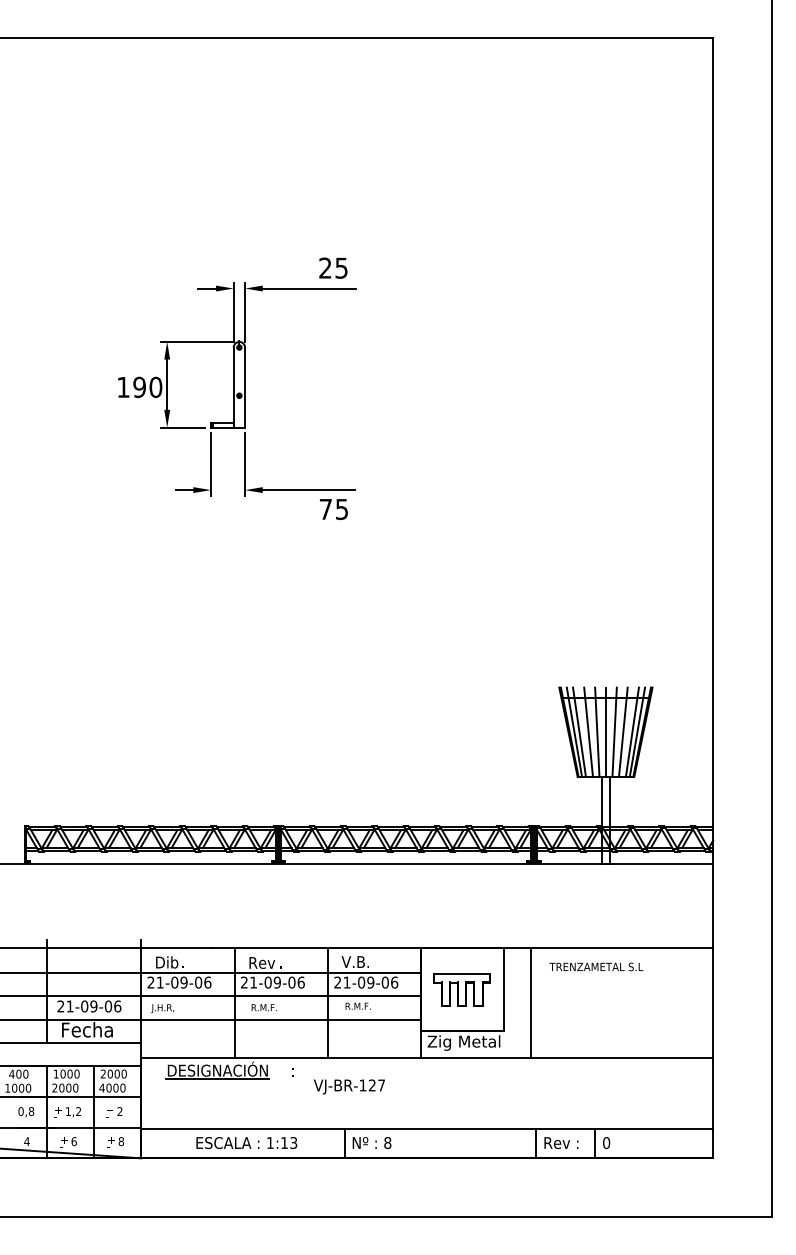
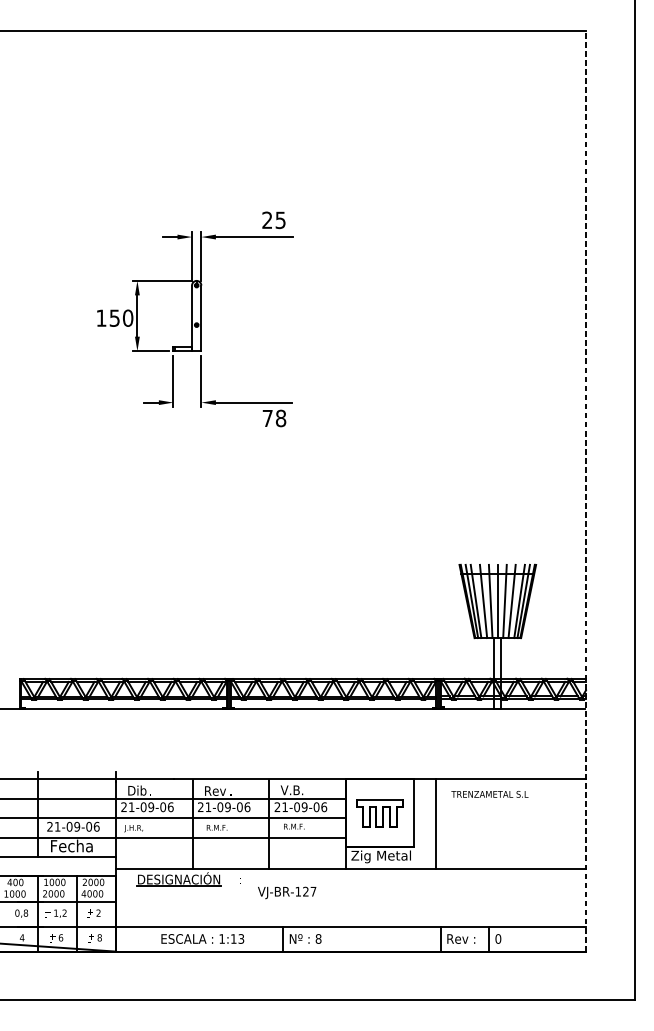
text: (139, 386) -> (114, 317), 190 -> 150
text: (341, 508) -> (280, 417), 75 -> 78
line: (713, 597) -> (586, 490), solid -> dashed

